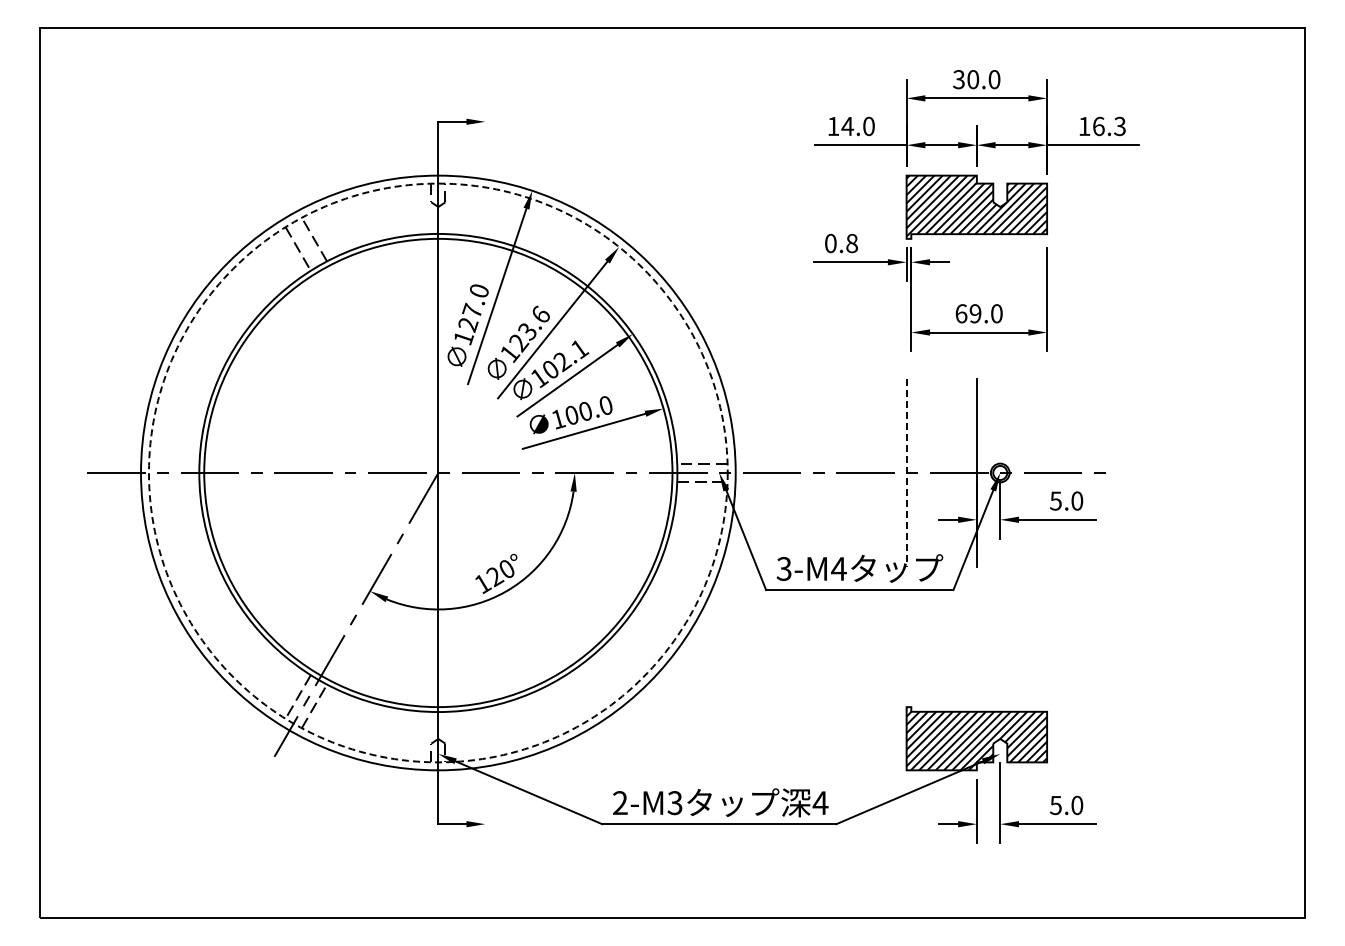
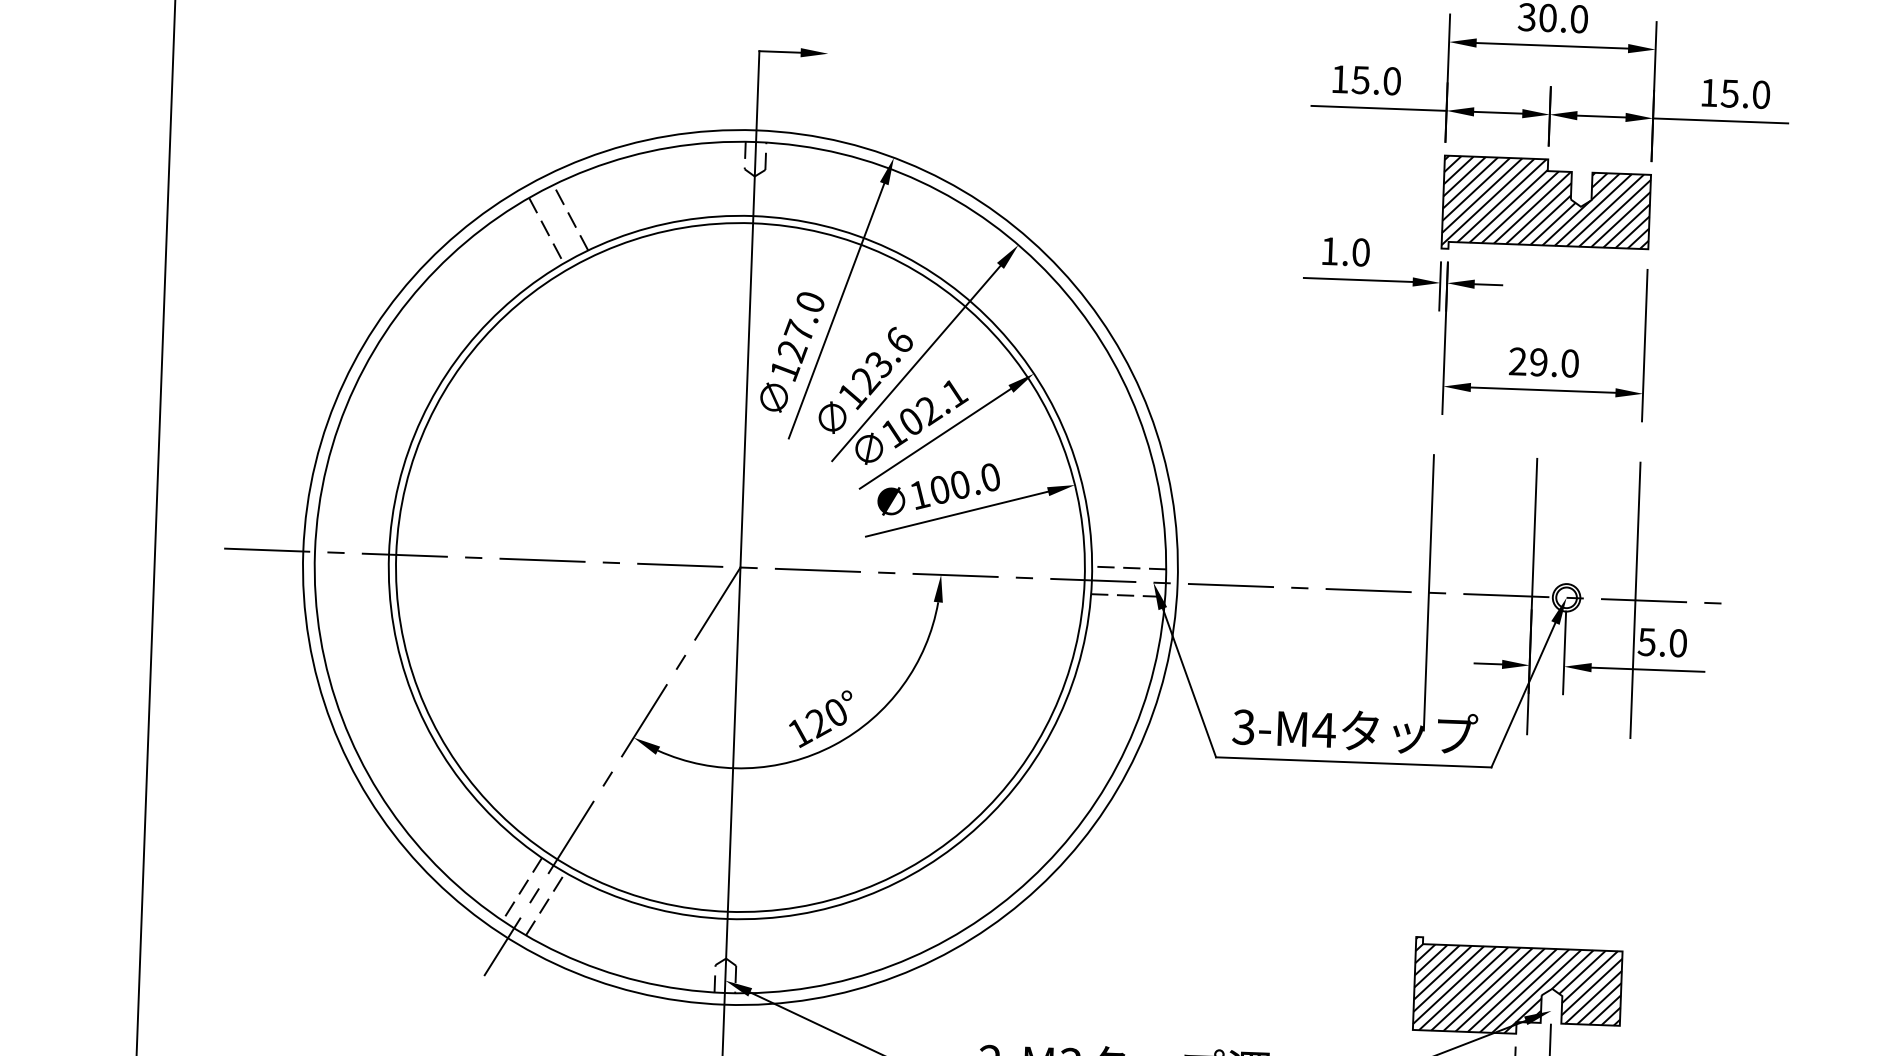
text: (847, 126) -> (1360, 80), 14.0 -> 15.0
text: (1108, 126) -> (1744, 94), 16.3 -> 15.0
text: (841, 243) -> (1345, 251), 0.8 -> 1.0
text: (961, 313) -> (1518, 361), 69.0 -> 29.0
circle: (437, 472) -> (739, 566), dashed -> solid
line: (1047, 472) -> (1636, 599), added
line: (906, 473) -> (1428, 593), dashed -> solid

